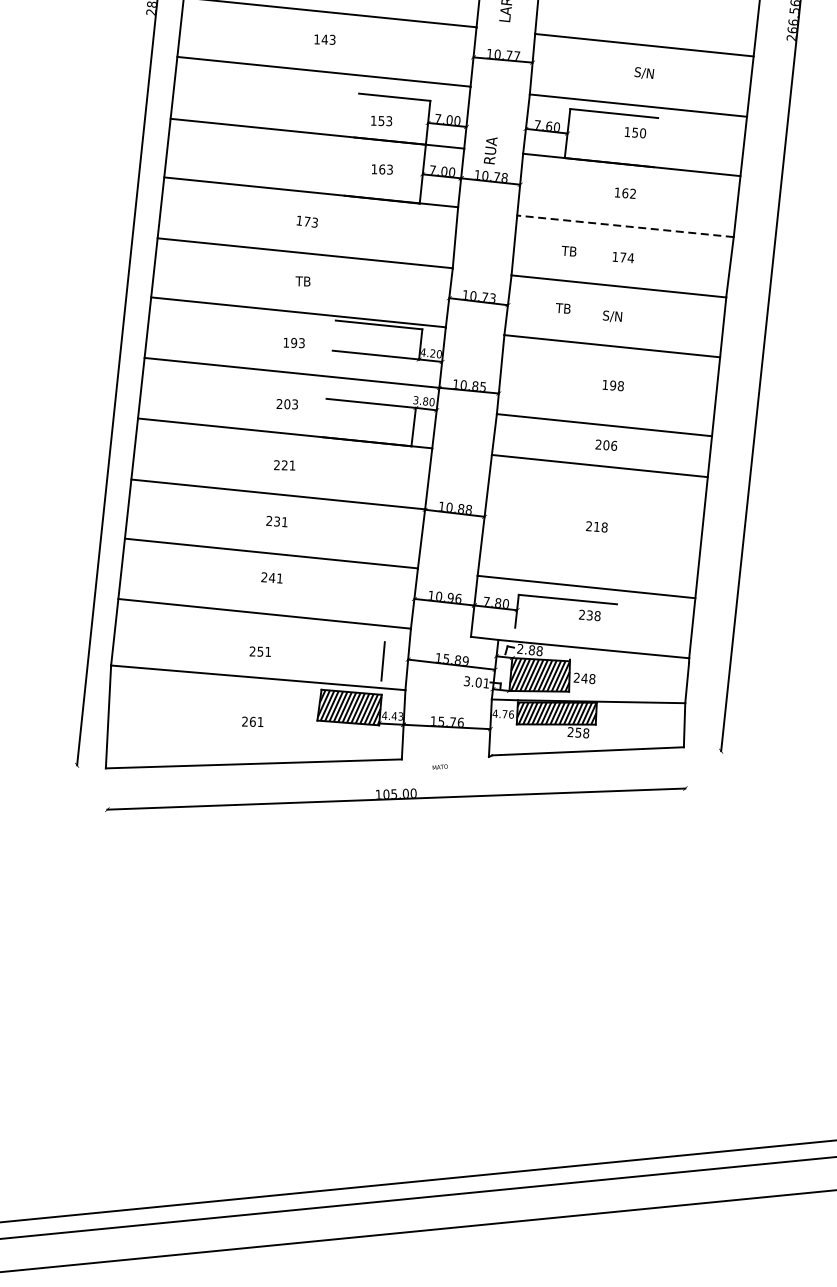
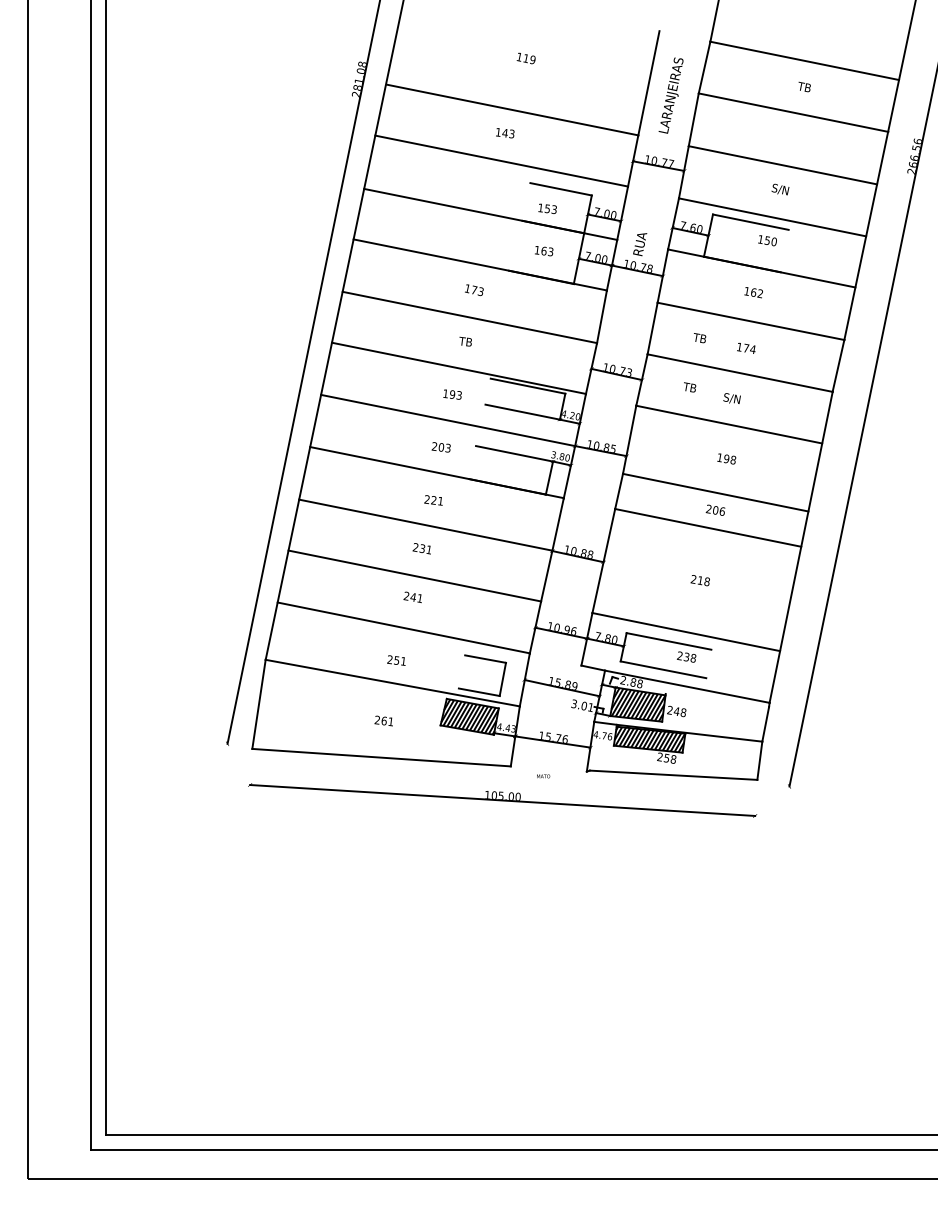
line: (624, 226) -> (750, 321), dashed -> solid
line: (564, 632) -> (663, 669), added
line: (361, 639) -> (485, 658), added
line: (356, 678) -> (478, 692), added

